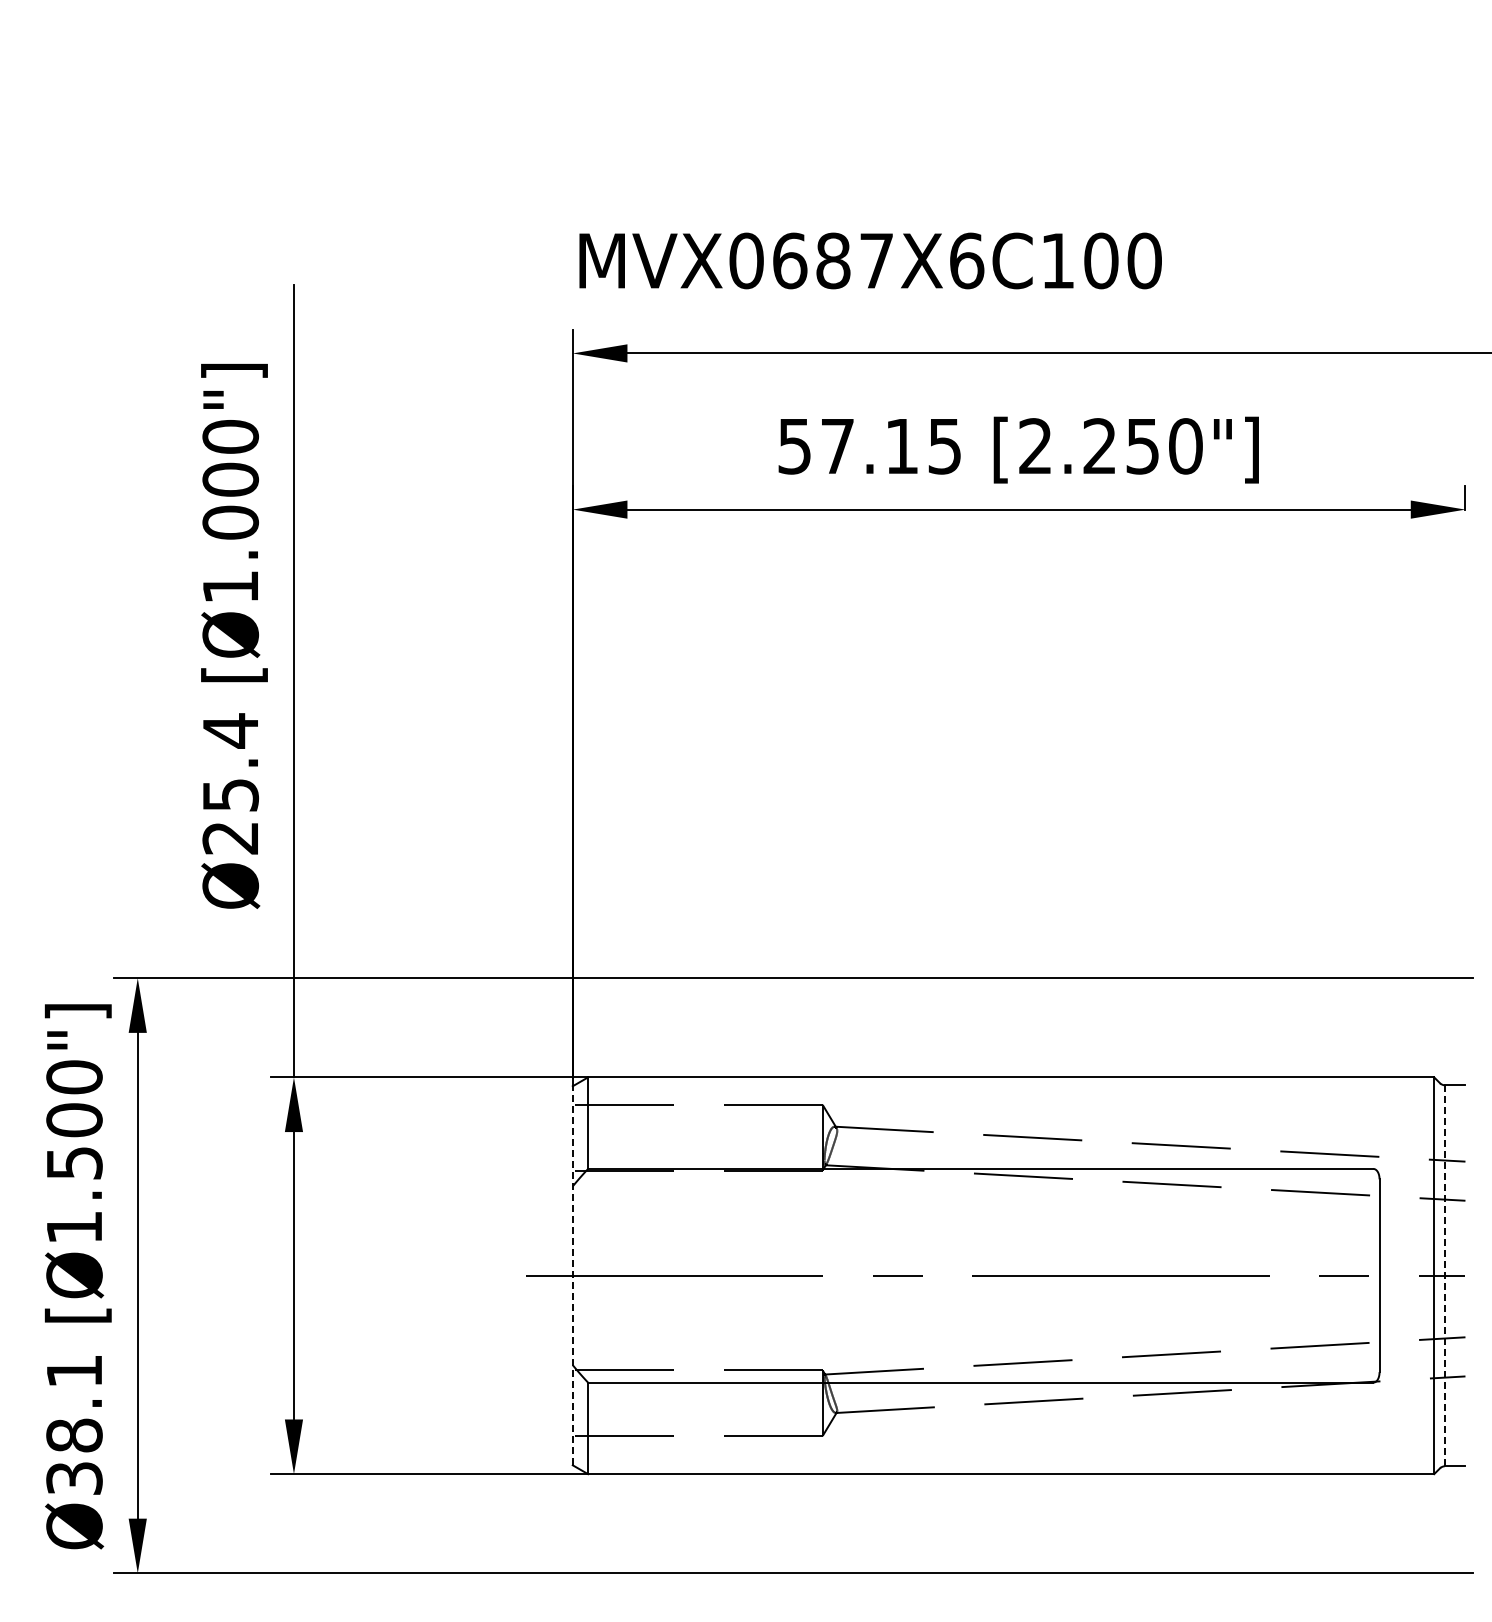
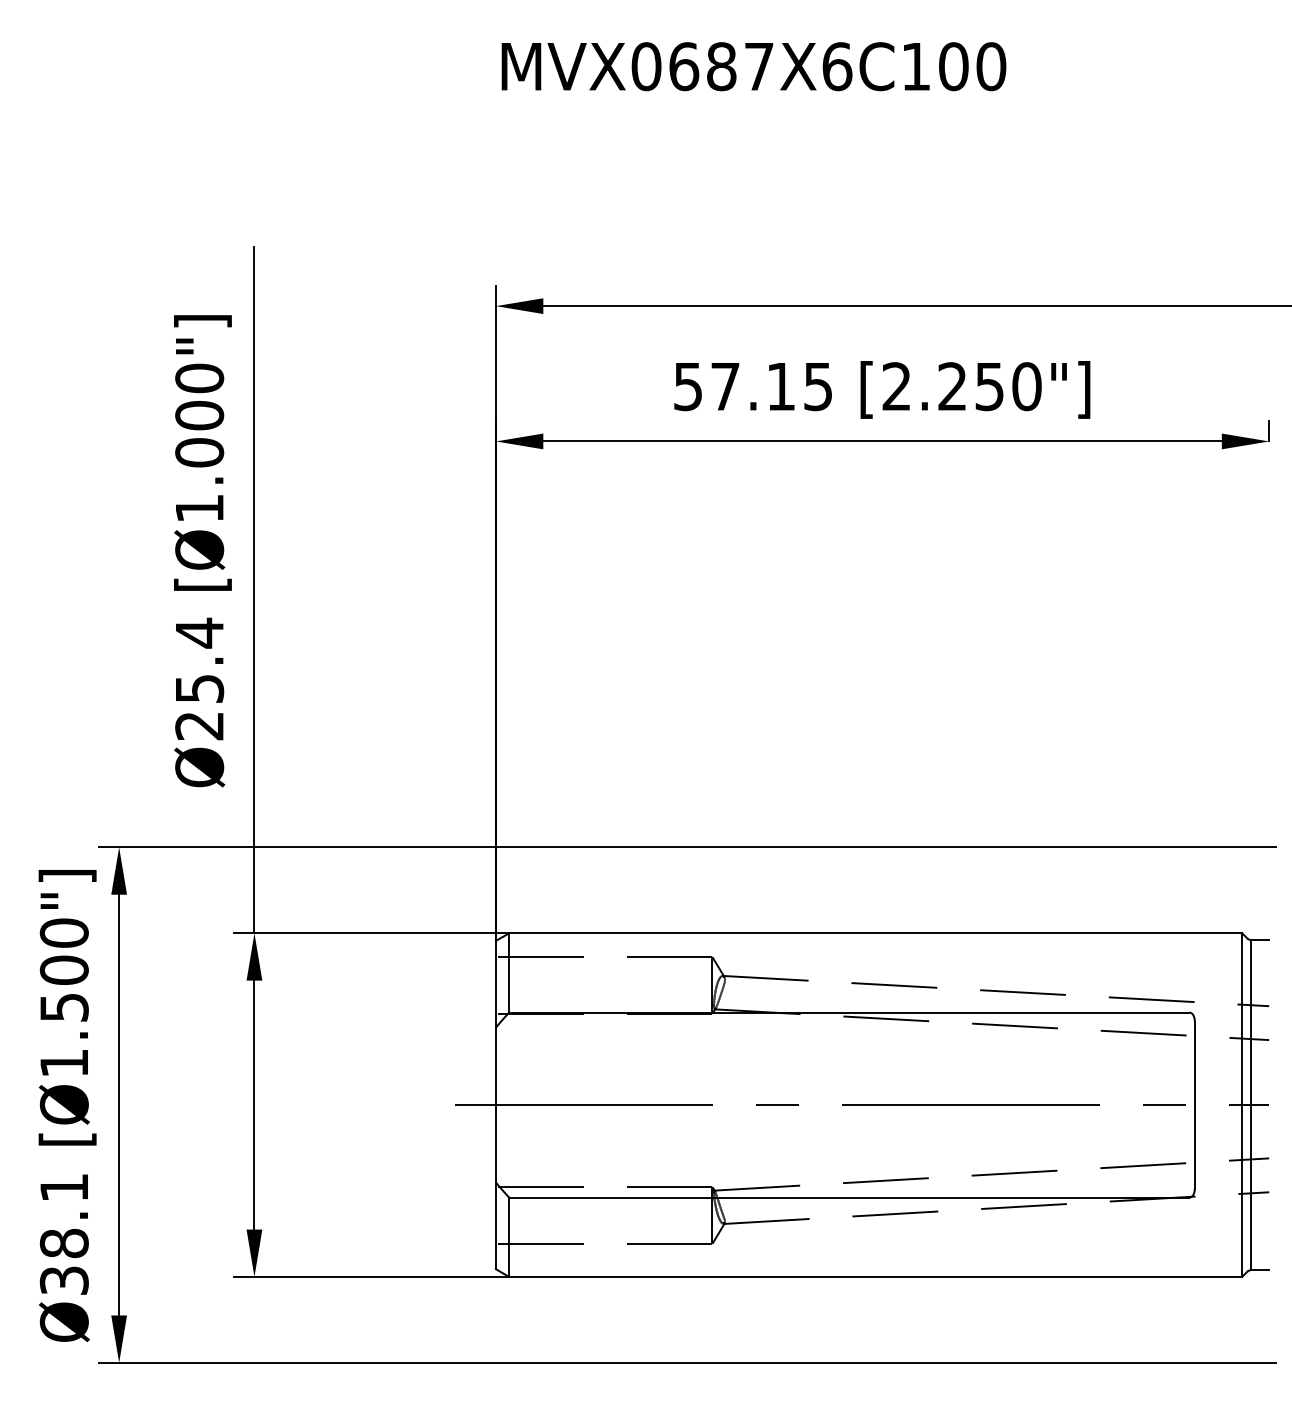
text: (870, 260) -> (753, 66), moved
line: (572, 1275) -> (495, 1104), dashed -> solid
line: (1444, 1275) -> (1251, 1104), dashed -> solid

